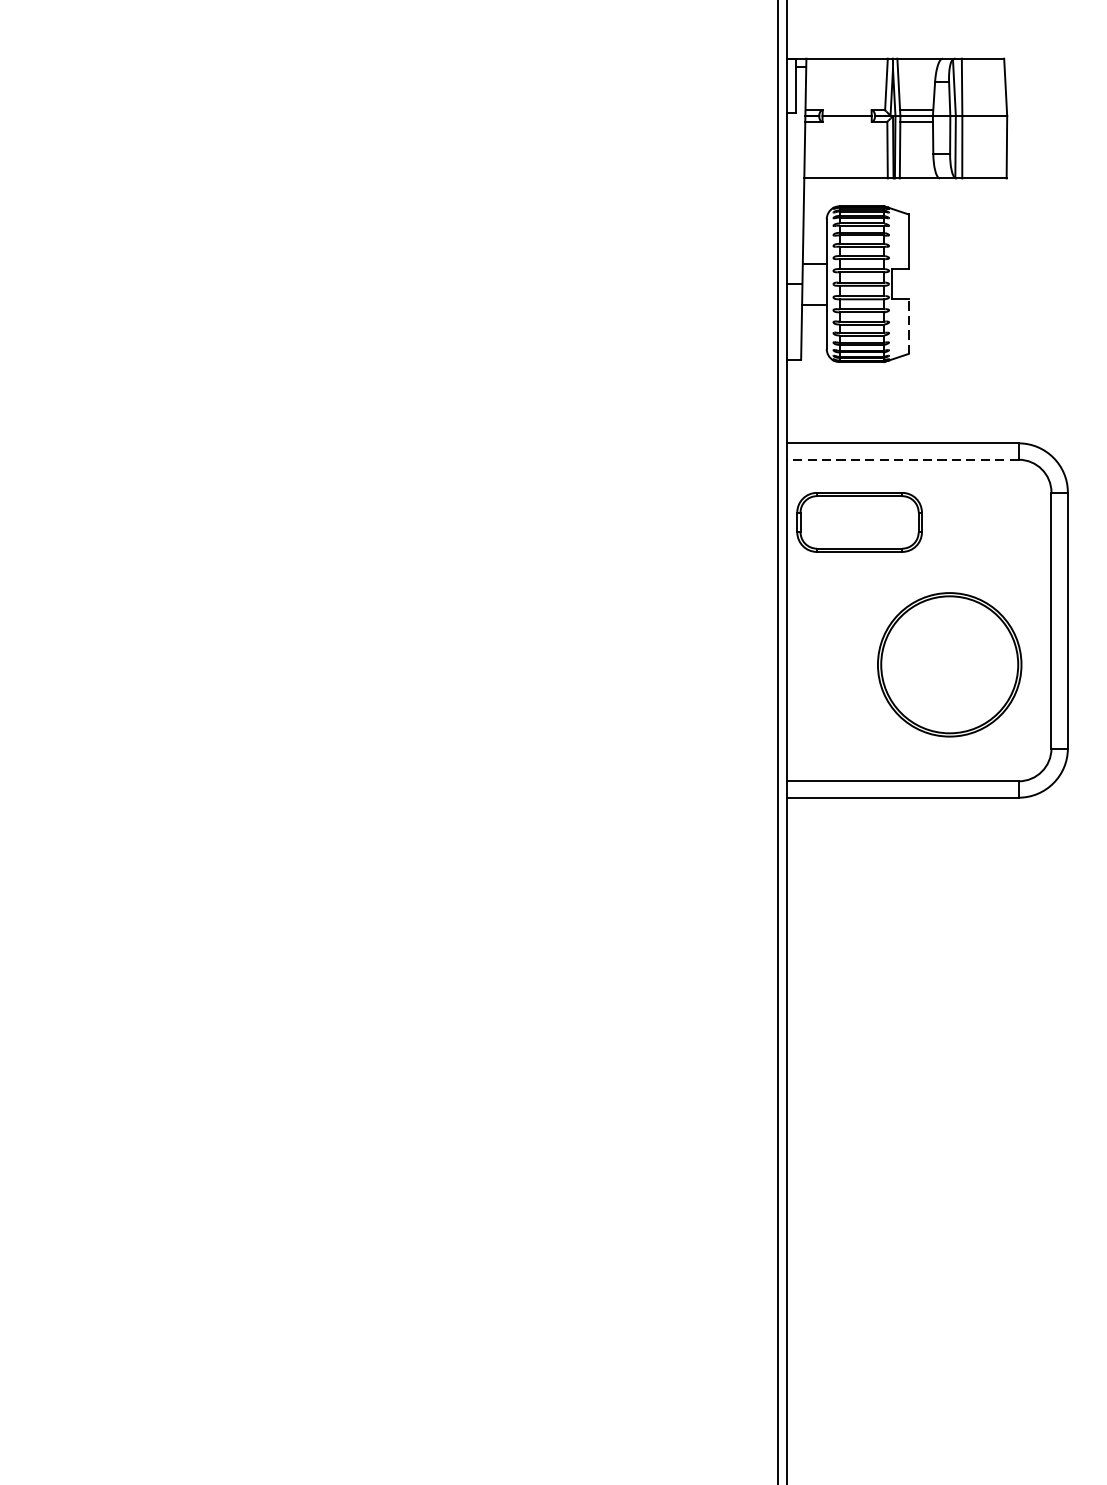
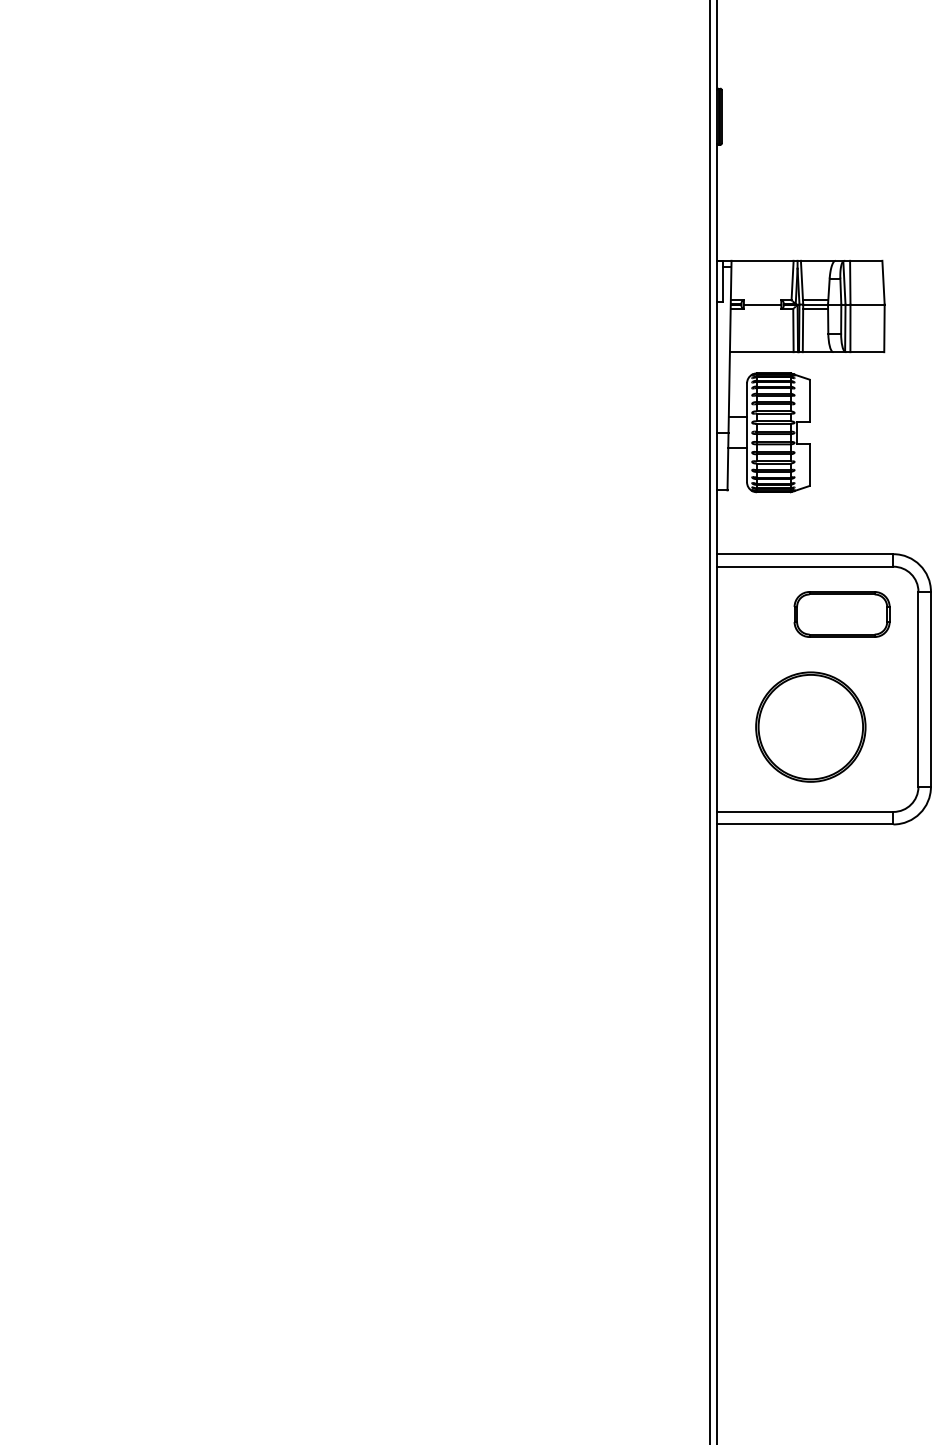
line: (908, 327) -> (809, 465), dashed -> solid
line: (902, 459) -> (804, 566), dashed -> solid
part: (858, 522) -> (841, 614), moved
part: (949, 664) -> (810, 726), moved

